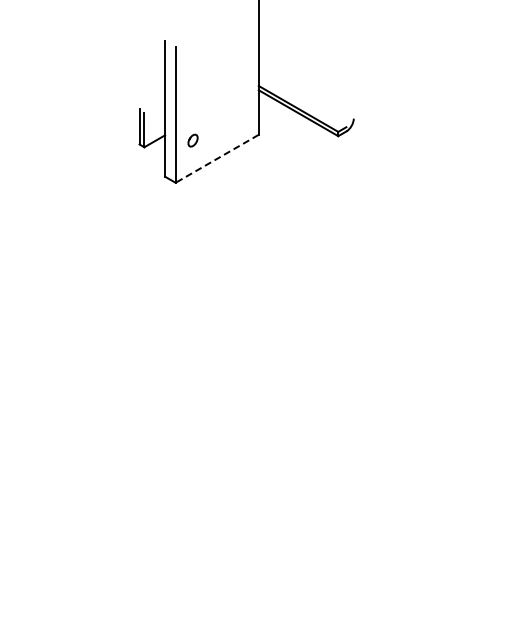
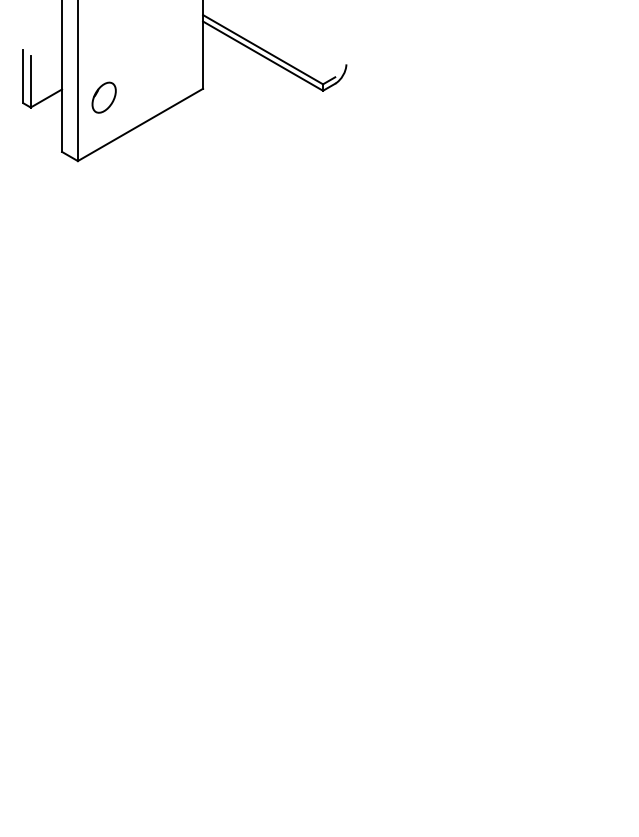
part: (192, 140) -> (103, 97), size x1.67
line: (217, 158) -> (140, 124), dashed -> solid

